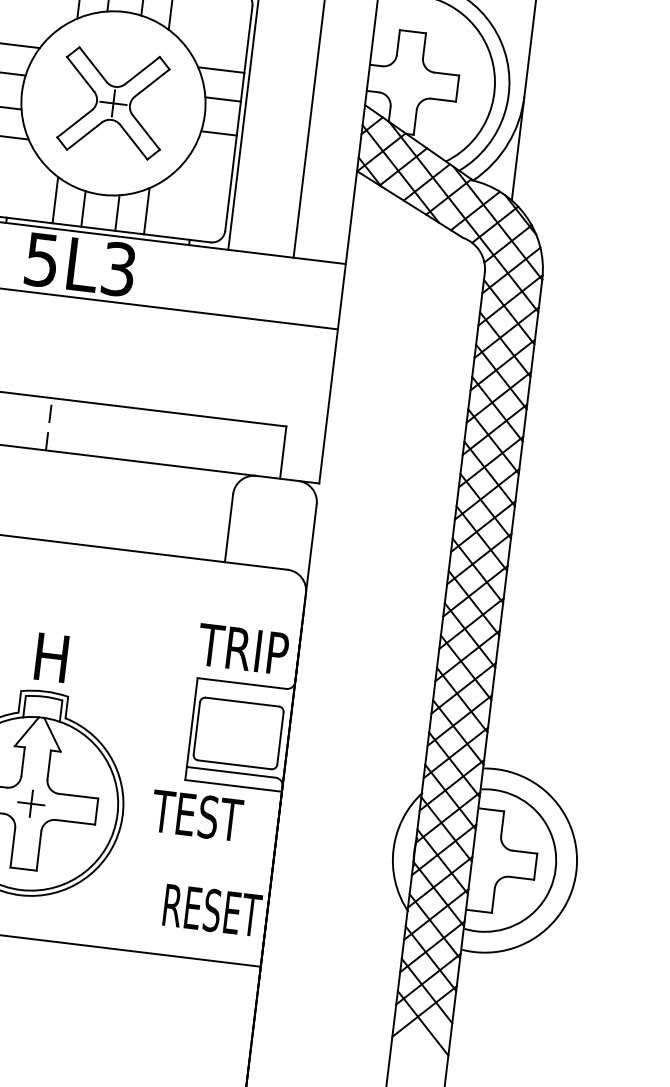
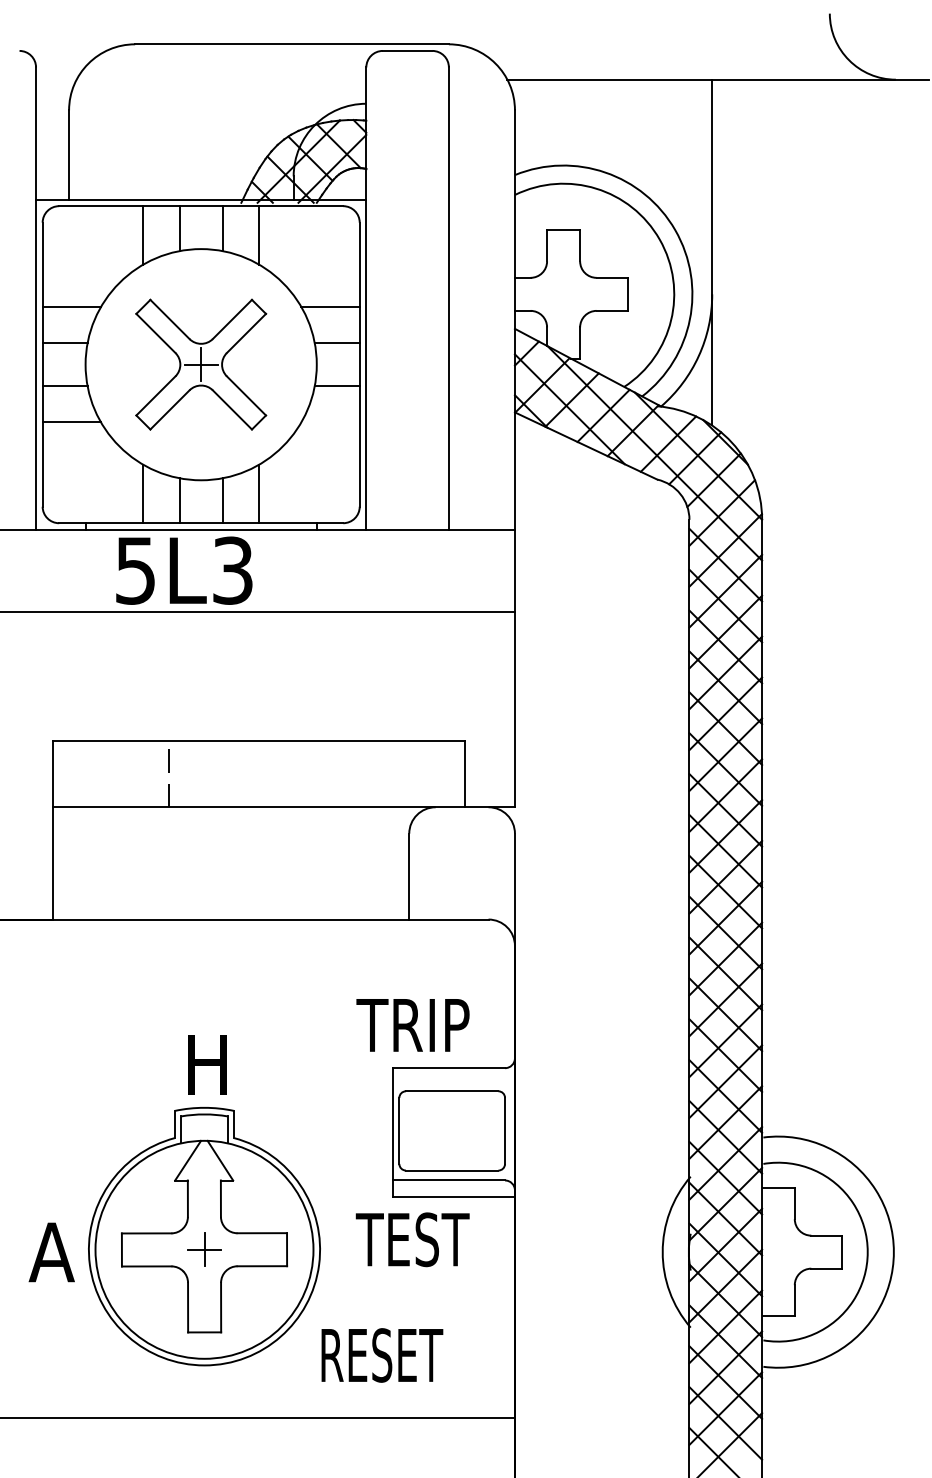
text: (242, 649) -> (412, 1025), moved
text: (212, 910) -> (382, 1355), moved

